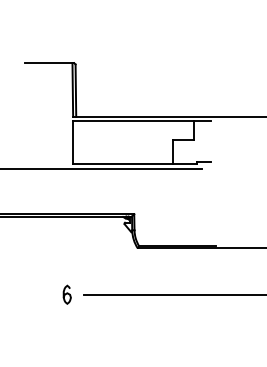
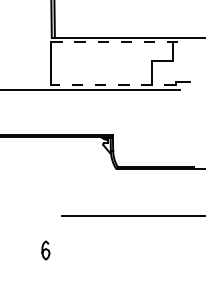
line: (142, 121) -> (121, 42), solid -> dashed
line: (134, 164) -> (113, 85), solid -> dashed
curve: (66, 294) -> (45, 250), moved

